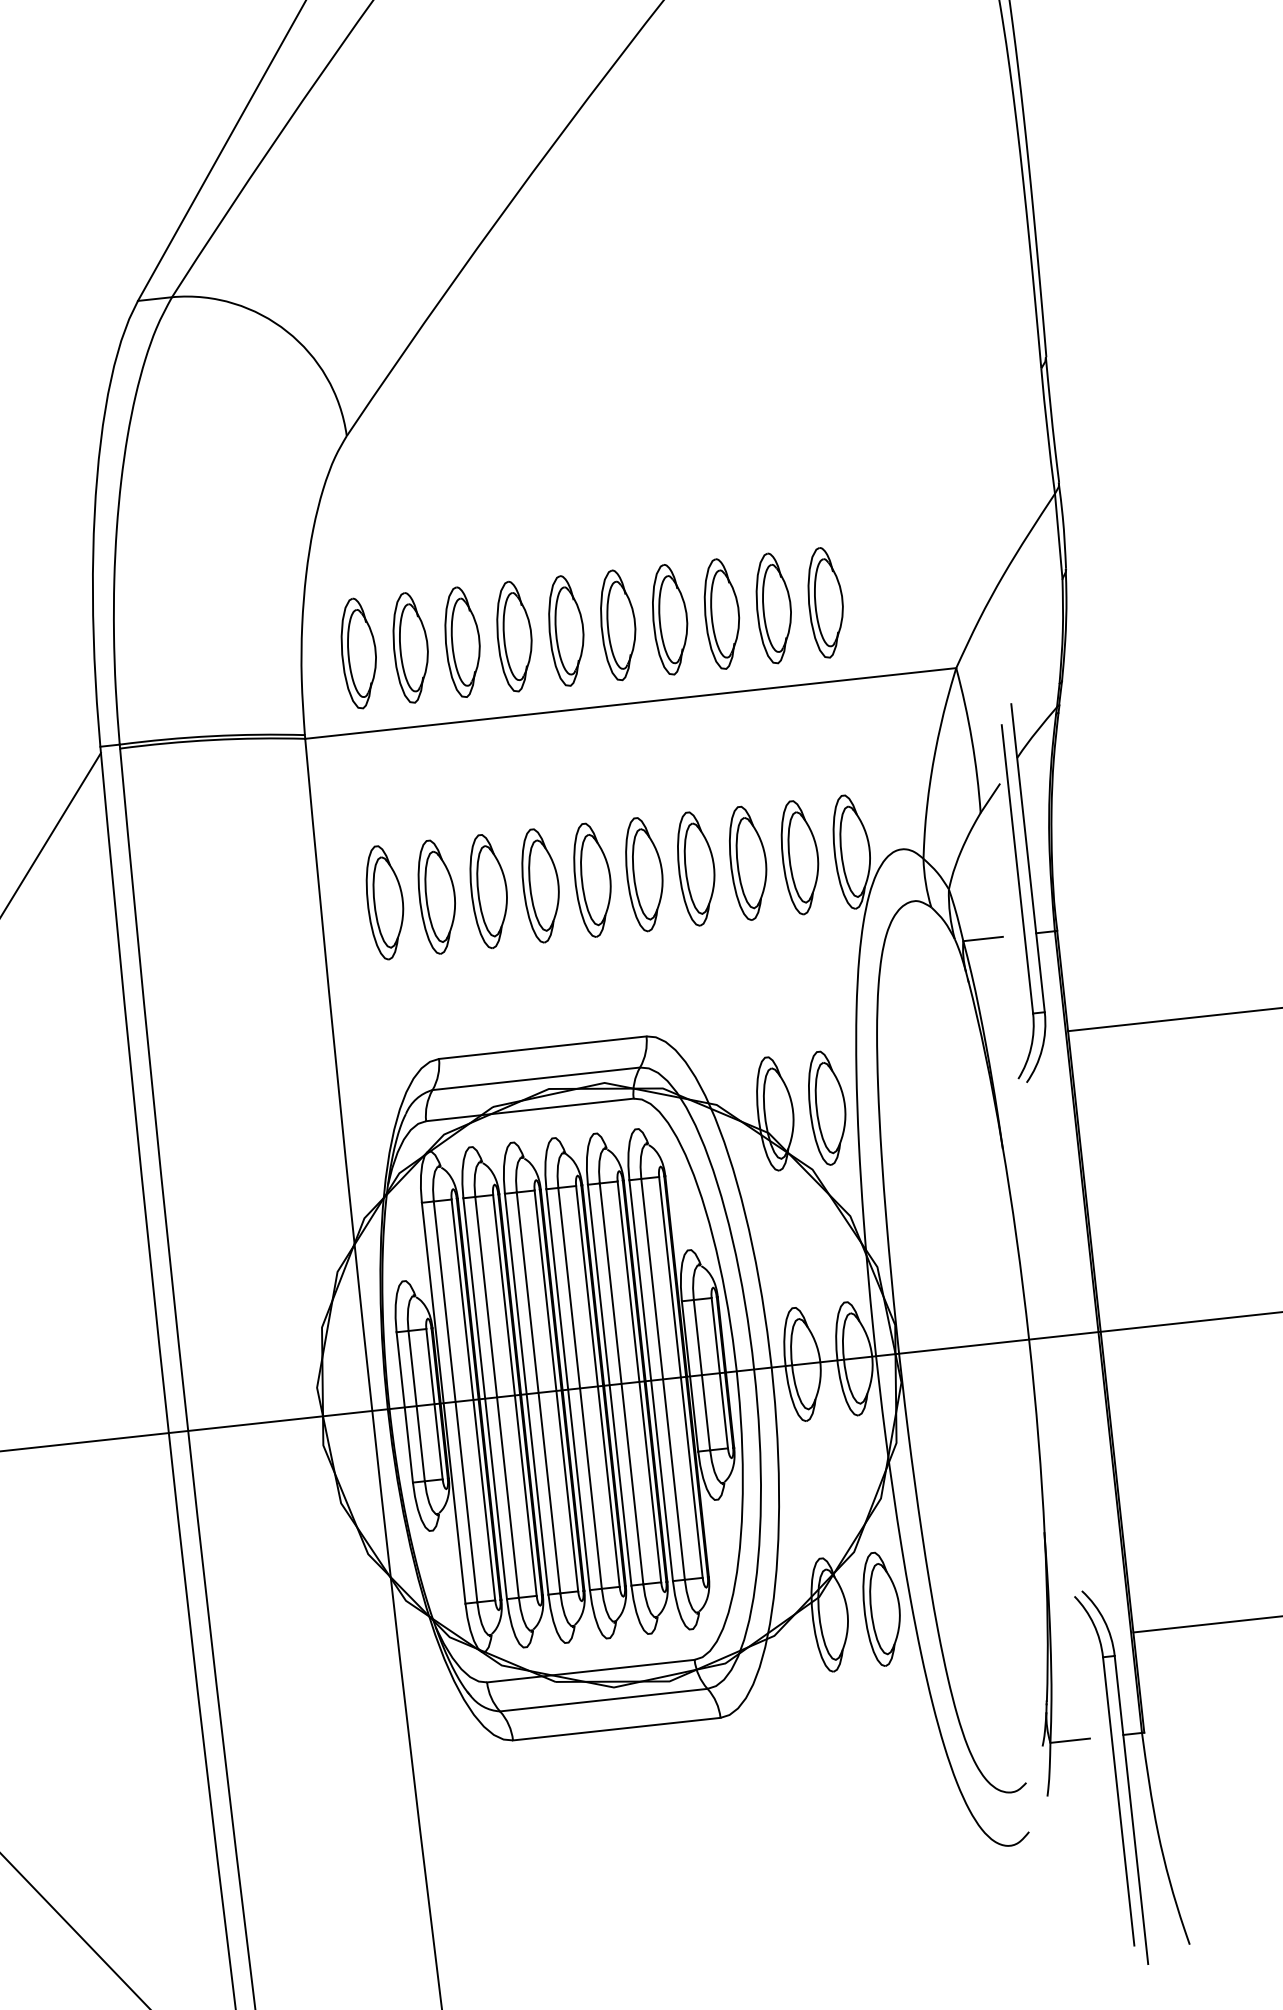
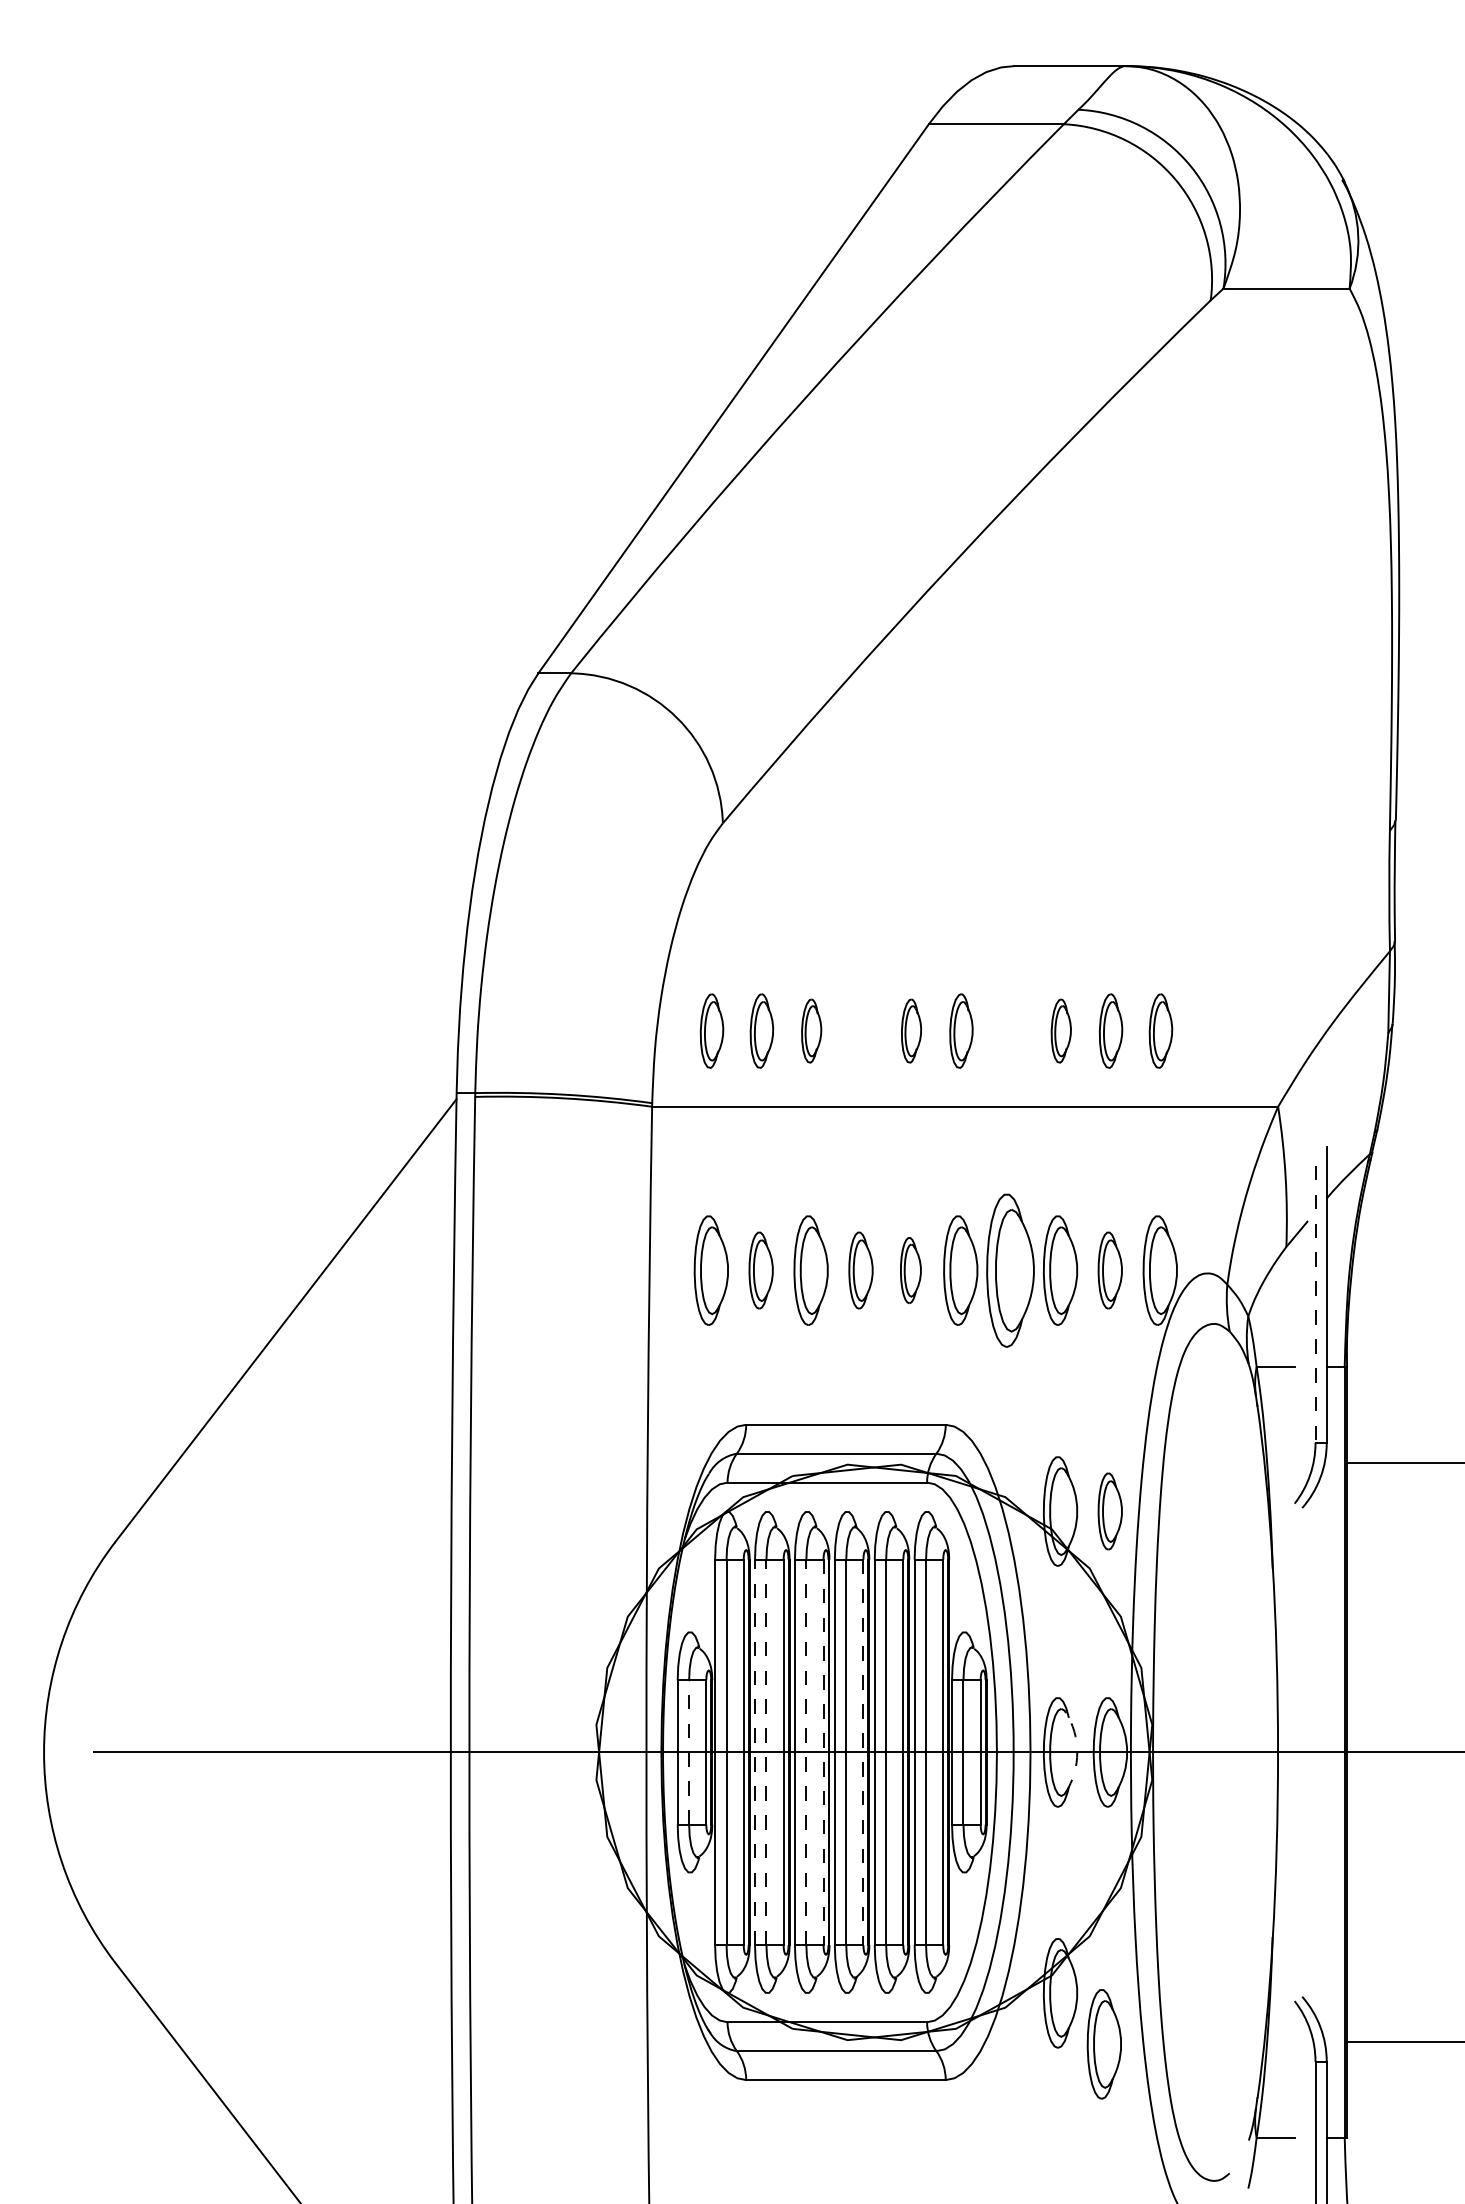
part: (825, 602) -> (1160, 1030), size x0.7
part: (773, 607) -> (1110, 1030), size x0.7
part: (722, 613) -> (1061, 1030), size x0.6
part: (670, 618) -> (1011, 1030), removed
part: (618, 624) -> (961, 1030), size x0.7
part: (566, 630) -> (911, 1030), size x0.6
part: (514, 635) -> (861, 1030), removed
part: (462, 641) -> (811, 1030), size x0.6
part: (410, 647) -> (761, 1030), size x0.7
part: (358, 652) -> (711, 1030), size x0.7
part: (799, 857) -> (1109, 1270), size x0.7
part: (696, 868) -> (1010, 1270), size x1.4
line: (1017, 869) -> (1315, 1304), solid -> dashed
part: (592, 879) -> (910, 1270), size x0.6
part: (540, 885) -> (860, 1270), size x0.7
part: (436, 896) -> (760, 1270), size x0.7
part: (826, 1108) -> (1109, 1511), size x0.7
arc: (820, 1362) -> (1077, 1752), solid -> dashed
line: (598, 1386) -> (863, 1752), solid -> dashed
line: (556, 1391) -> (823, 1752), solid -> dashed
line: (538, 1392) -> (806, 1752), solid -> dashed
line: (497, 1397) -> (766, 1752), solid -> dashed
line: (485, 1398) -> (755, 1752), solid -> dashed
line: (416, 1405) -> (689, 1751), solid -> dashed
part: (881, 1609) -> (1103, 2044), moved

